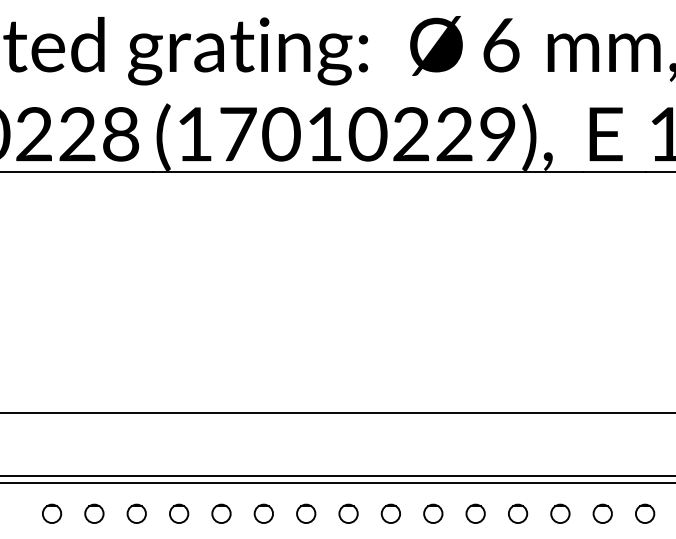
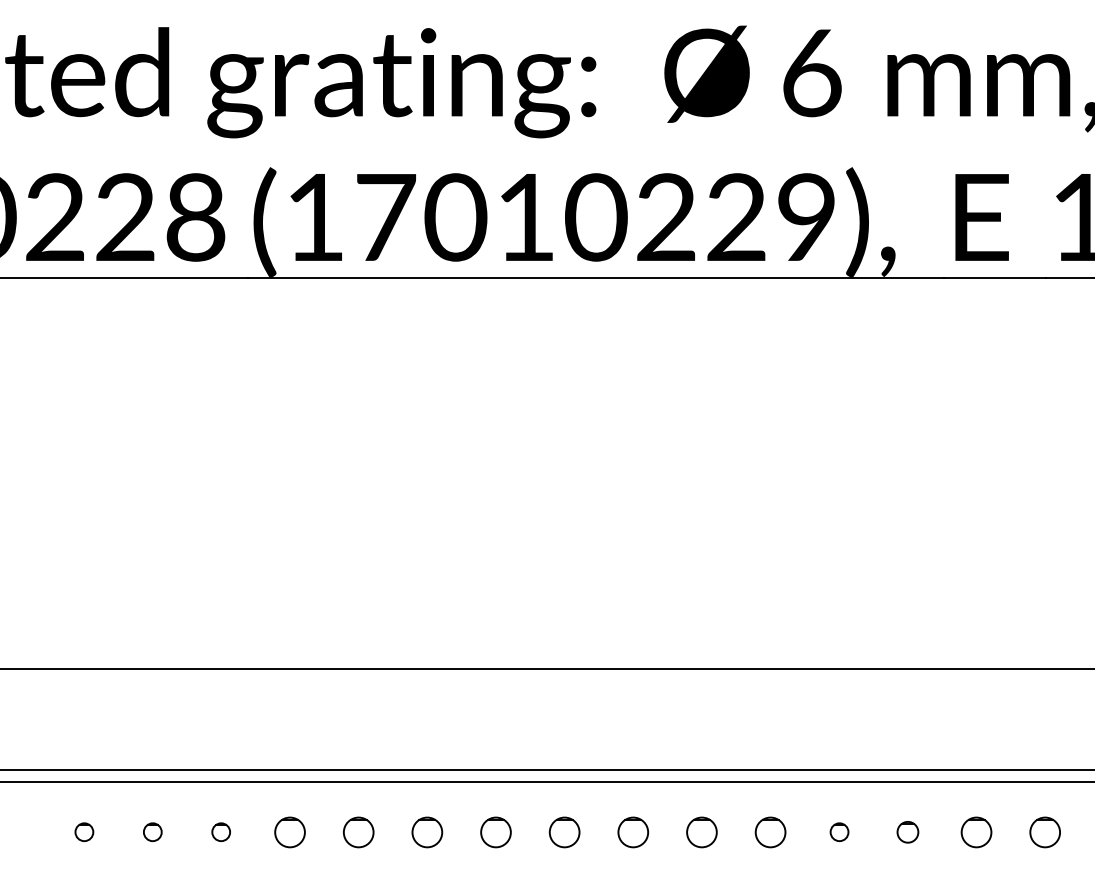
circle: (52, 513) -> (84, 831), size x0.6
circle: (94, 513) -> (152, 831), size x0.6
circle: (136, 513) -> (220, 831), size x0.6
circle: (518, 513) -> (840, 831), size x0.6
circle: (560, 513) -> (908, 831), size x0.7

